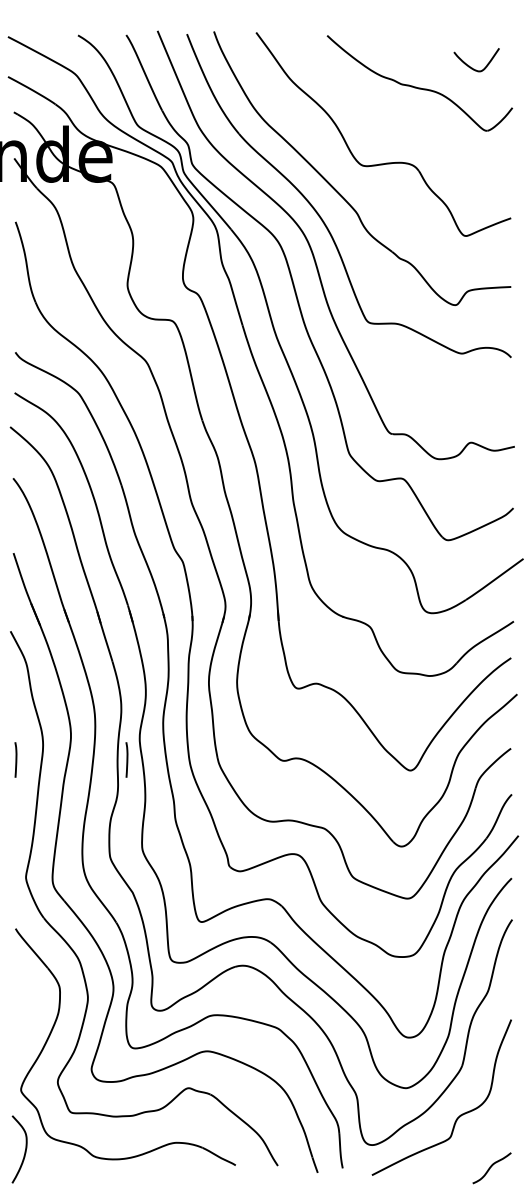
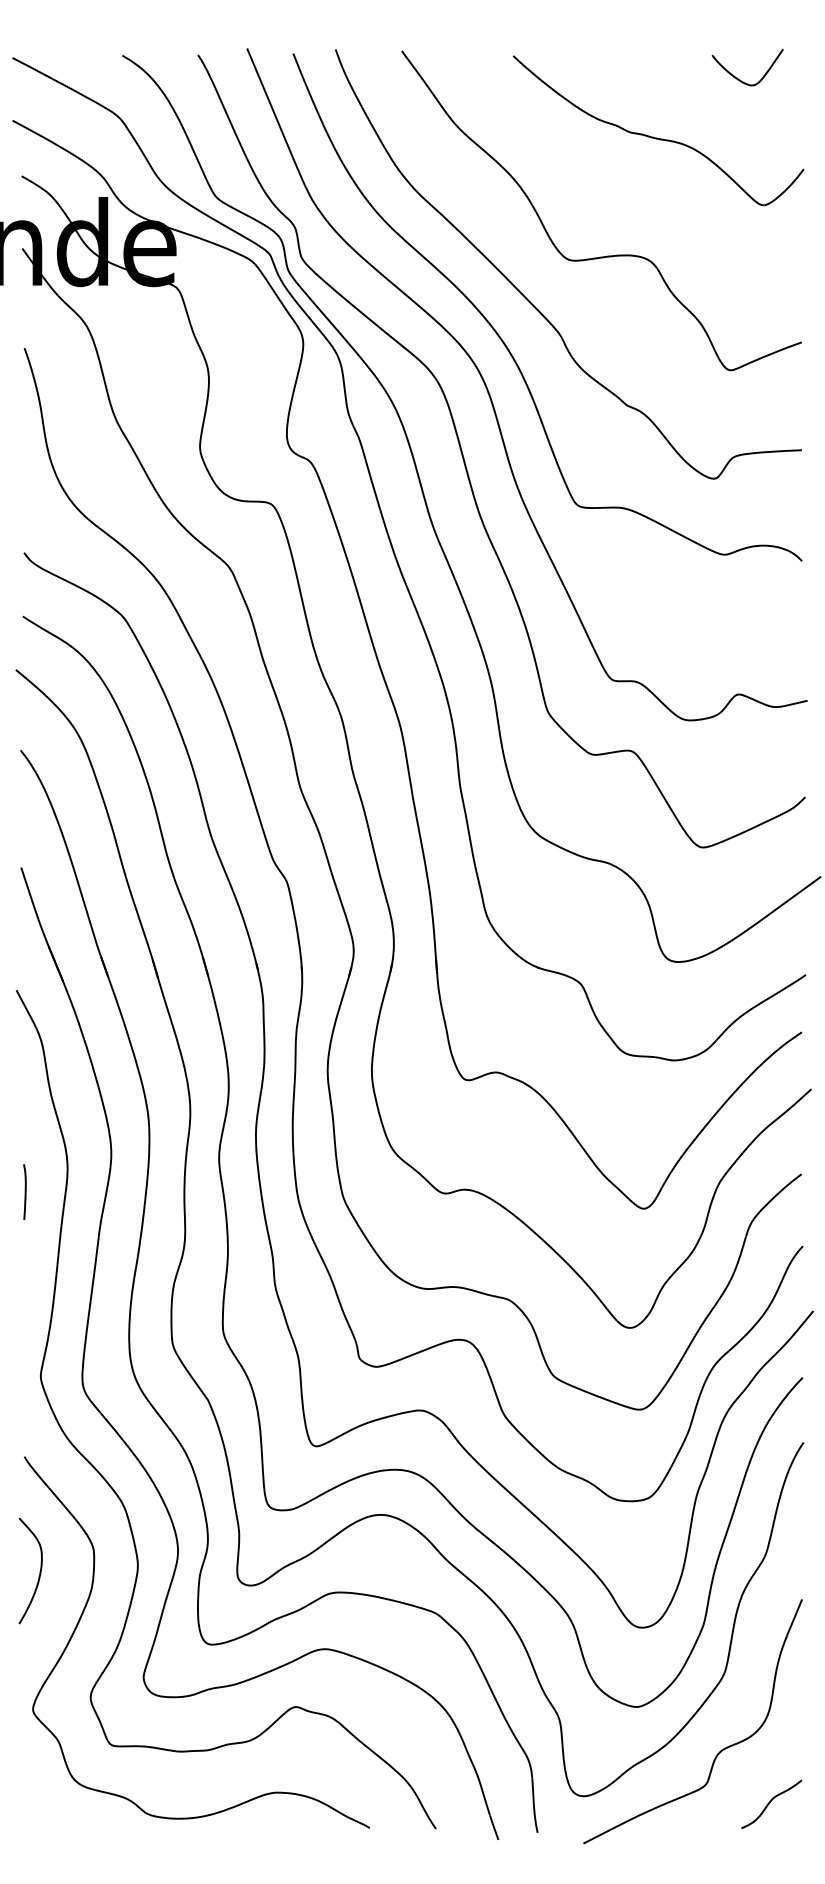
curve: (472, 67) -> (741, 79), moved
line: (126, 759) -> (198, 1191), removed
curve: (24, 1151) -> (38, 1574), moved
curve: (491, 1167) -> (770, 1803), moved

